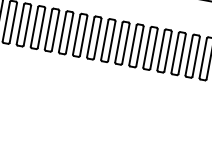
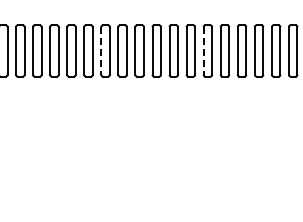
line: (105, 39) -> (101, 50), solid -> dashed
line: (189, 55) -> (203, 50), solid -> dashed

